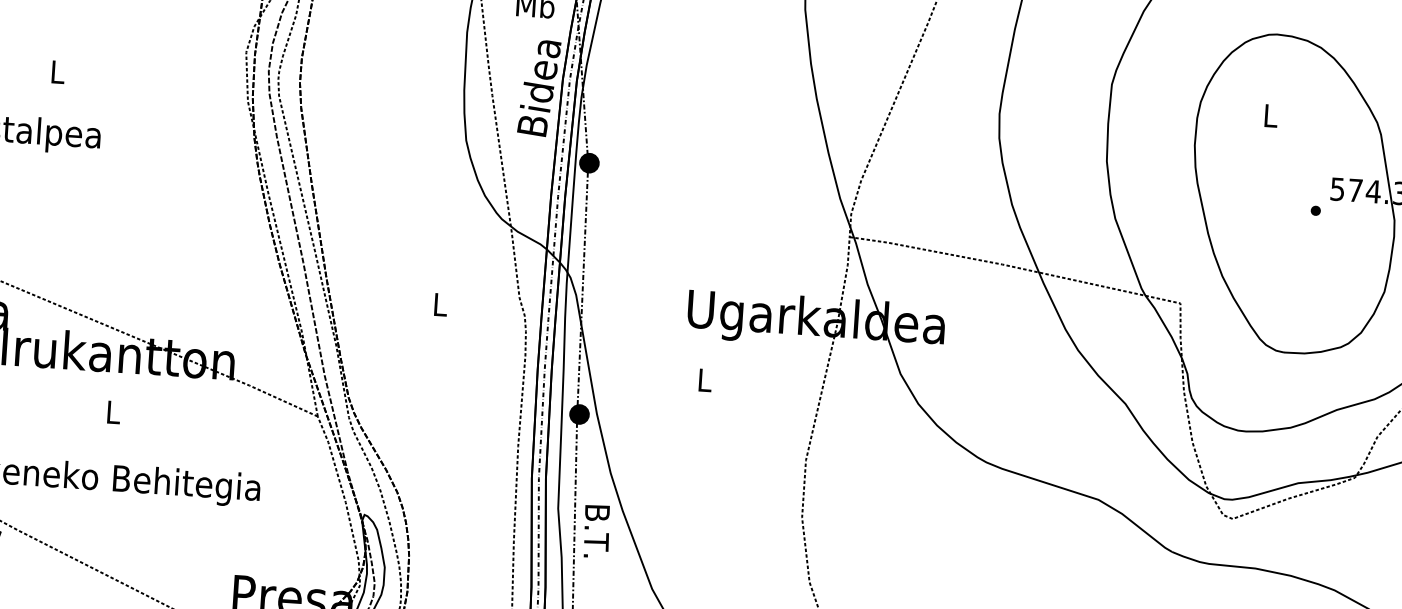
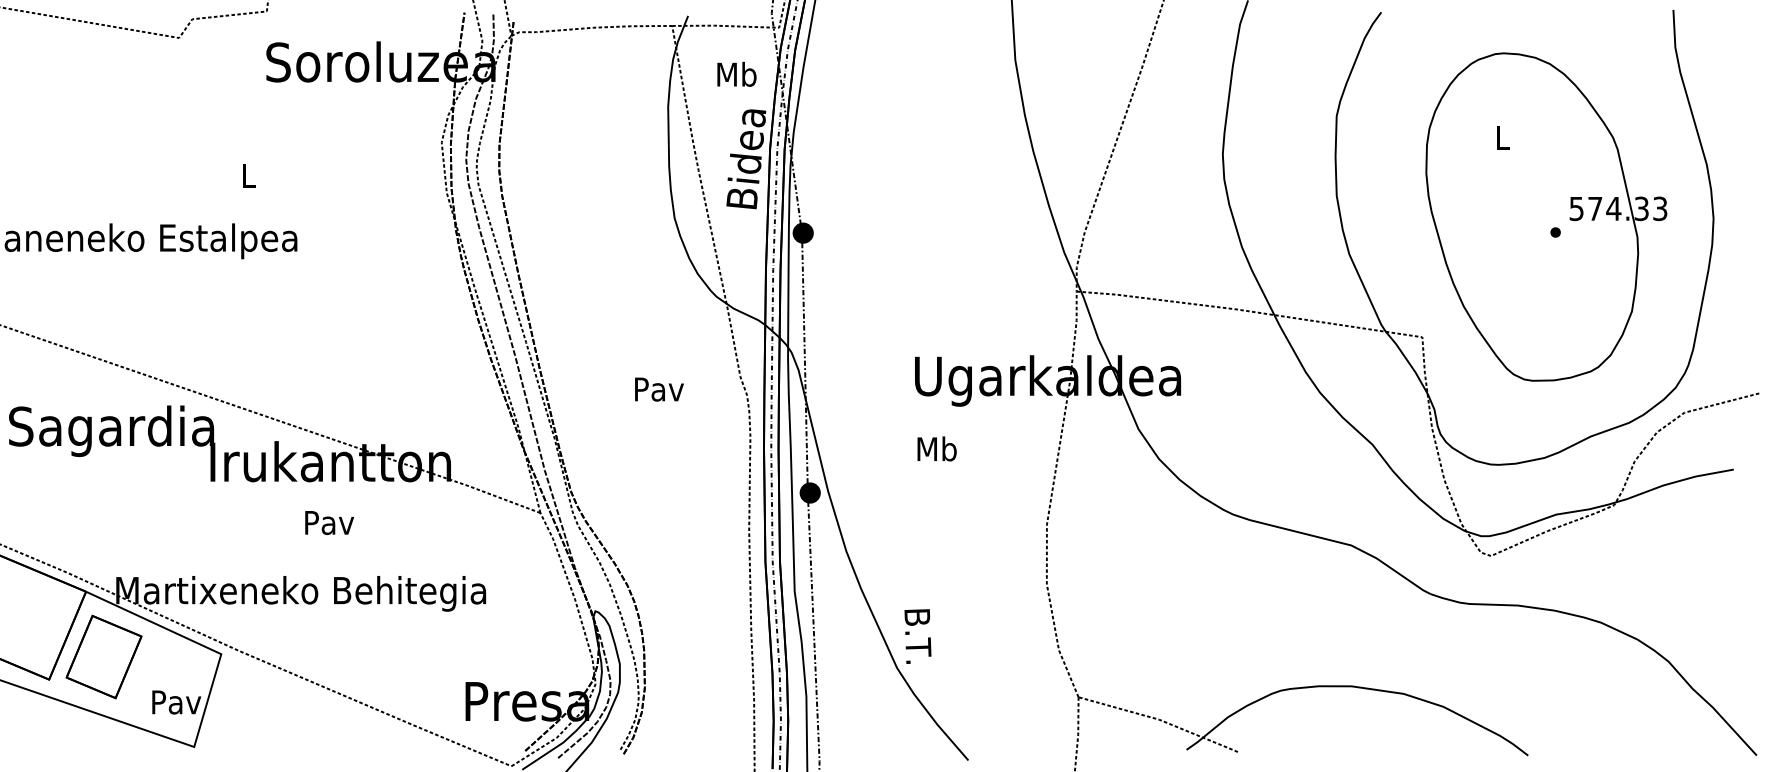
text: (440, 304) -> (659, 389), L -> Pav
text: (704, 379) -> (936, 448), L -> Mb
text: (113, 412) -> (329, 522), L -> Pav
text: (596, 531) -> (917, 636), moved

